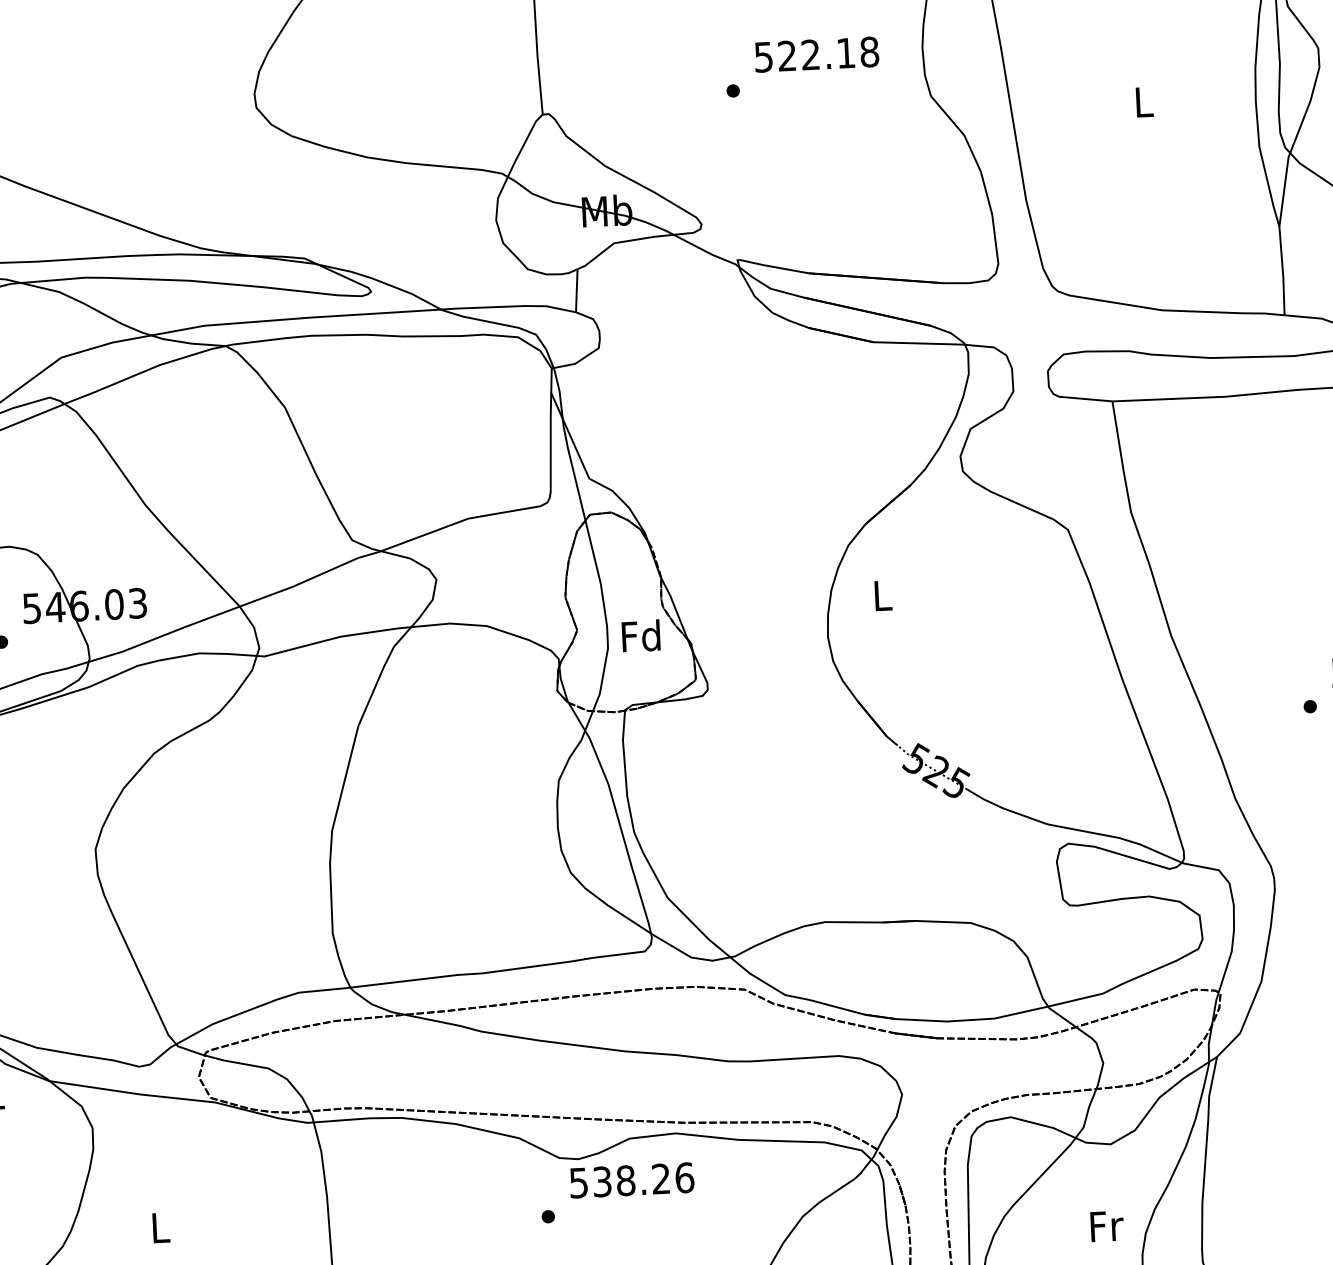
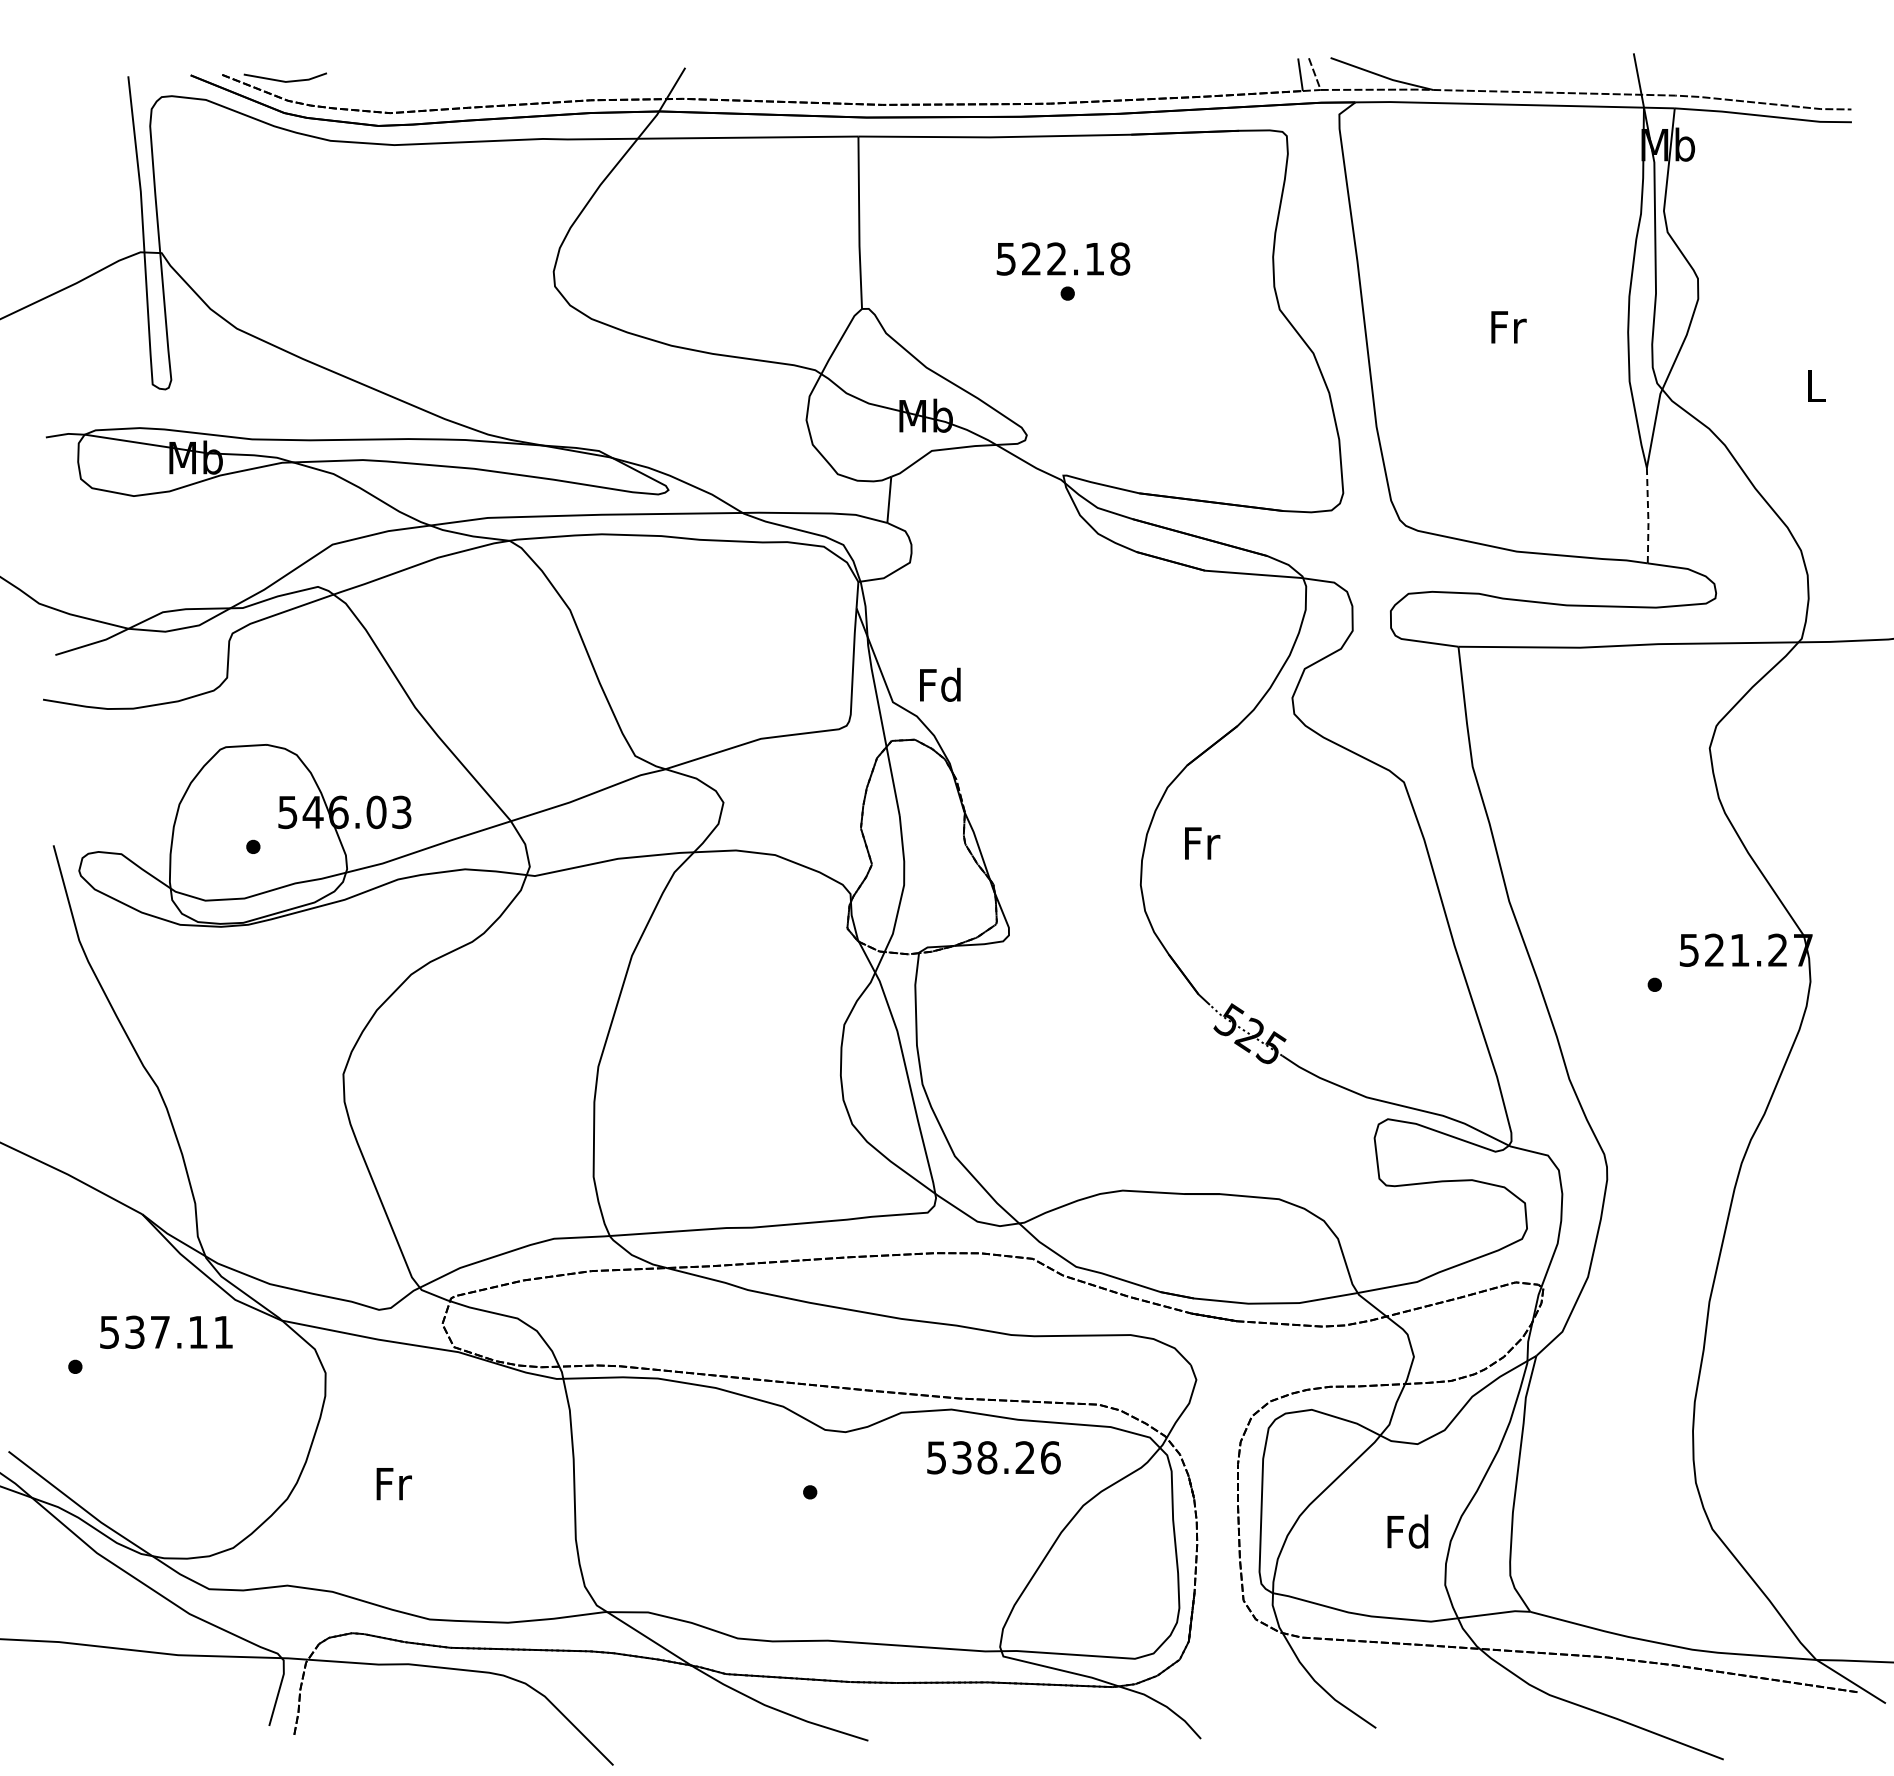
text: (816, 54) -> (1063, 258), moved
text: (1144, 102) -> (1508, 327), L -> Fr
line: (1283, 271) -> (1648, 516), solid -> dashed
text: (883, 595) -> (1202, 843), L -> Fr
text: (641, 635) -> (940, 684), moved
text: (631, 1180) -> (993, 1457), moved
text: (1105, 1225) -> (1407, 1531), Fr -> Fd
text: (160, 1228) -> (393, 1484), L -> Fr

